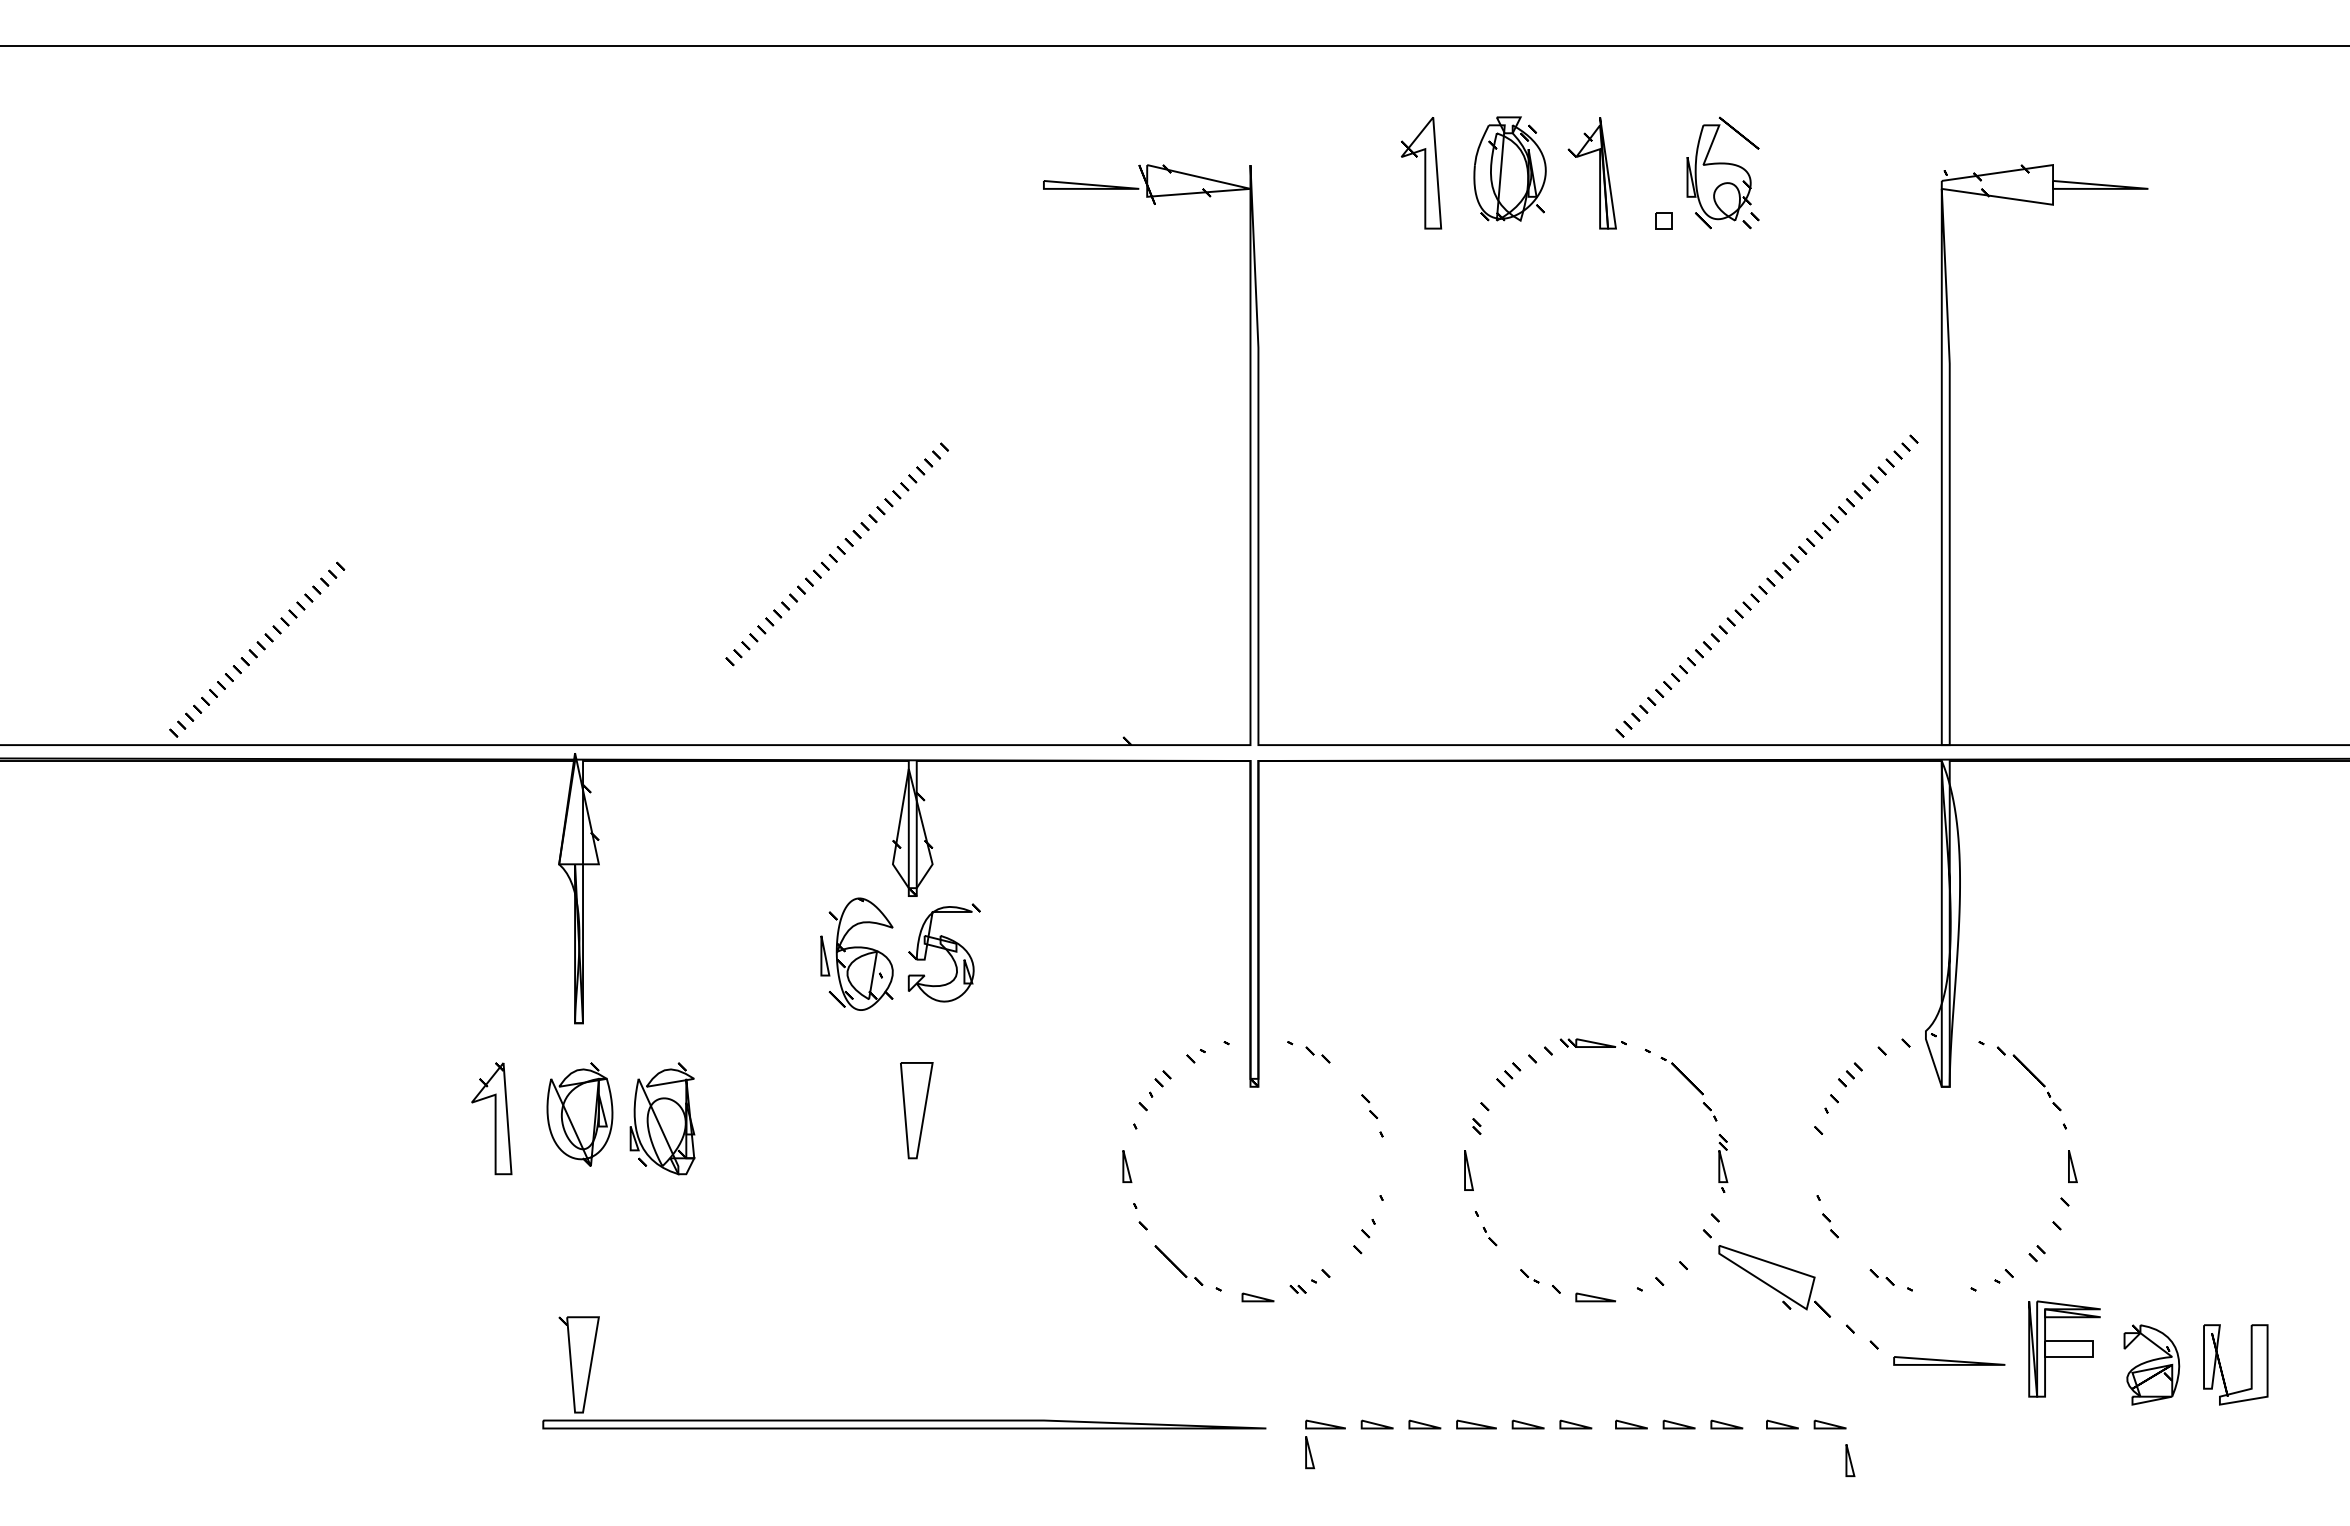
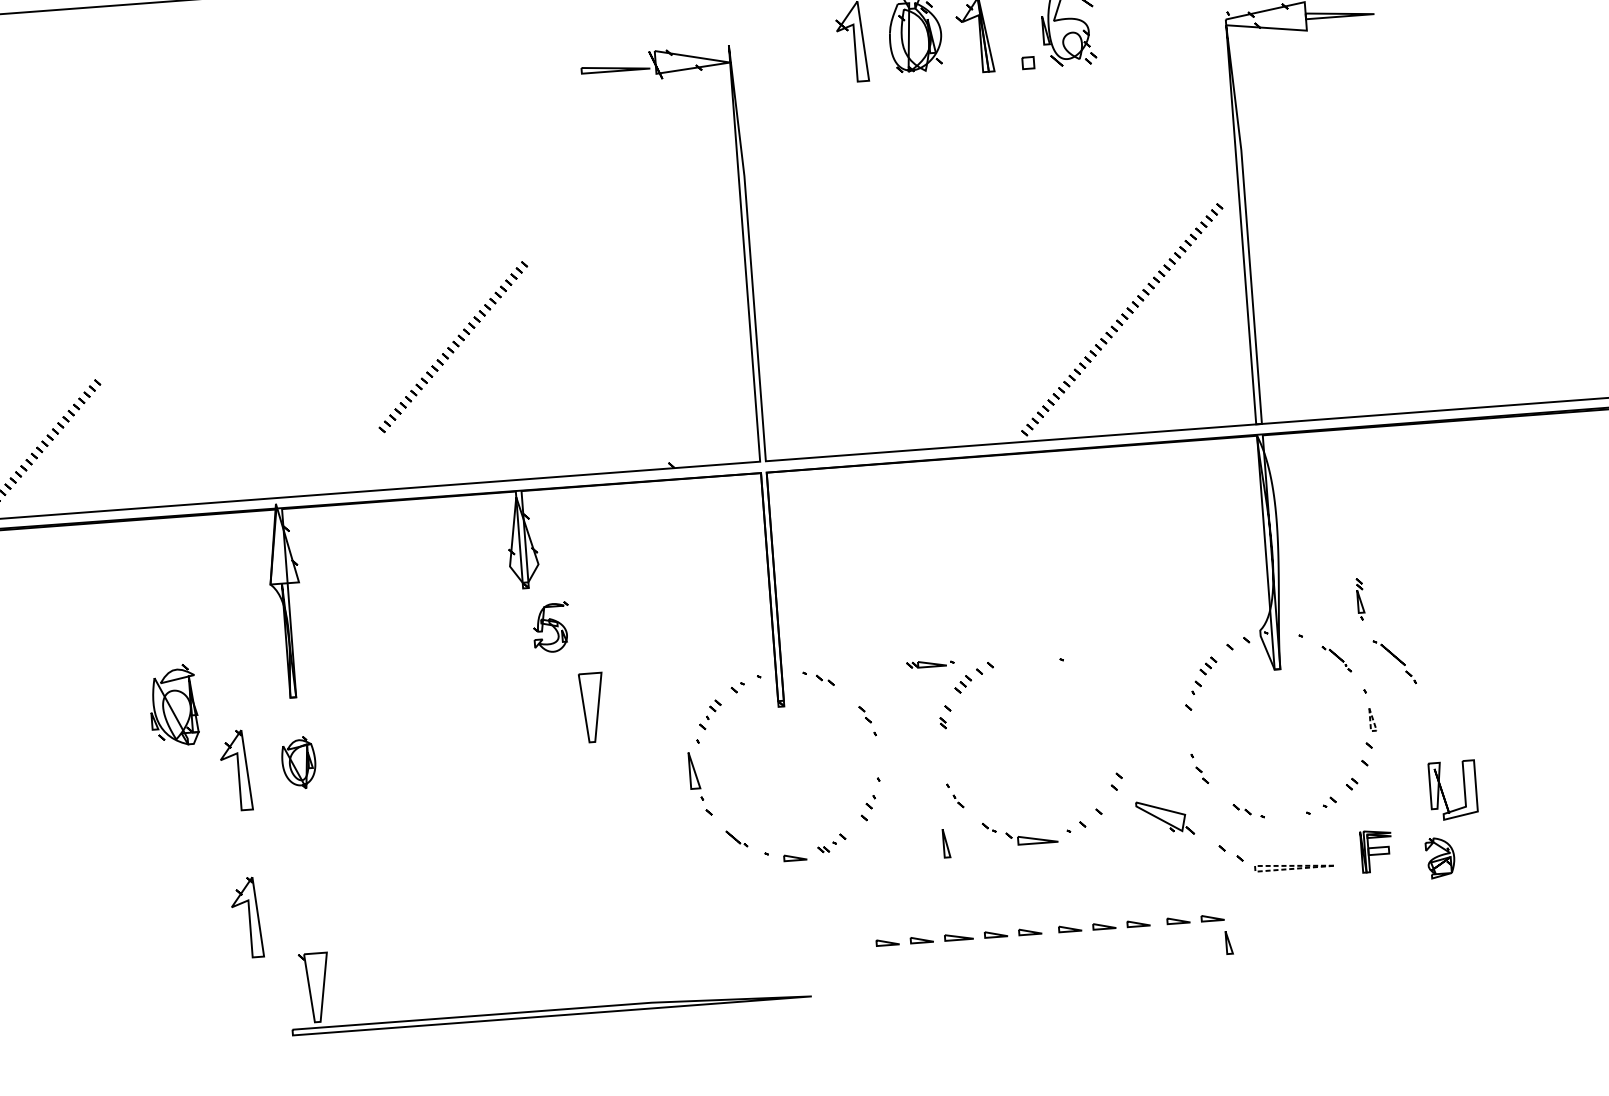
part: (943, 952) -> (551, 627), size x0.7
part: (856, 953) -> (488, 632), removed
part: (1592, 1042) -> (929, 663), moved
part: (2028, 1078) -> (1336, 658), size x0.6
part: (1688, 1089) -> (1394, 662), moved
part: (916, 1110) -> (592, 707), moved
part: (579, 1114) -> (298, 762), size x0.7
part: (662, 1118) -> (173, 705), moved
part: (1723, 1163) -> (1360, 599), moved
part: (1127, 1166) -> (694, 770), size x1.6
part: (1468, 1170) -> (946, 843), moved
line: (2073, 1182) -> (1374, 731), solid -> dashed
part: (1178, 1265) -> (736, 838), size x0.6
part: (1774, 1281) -> (1165, 818), size x0.7
part: (1595, 1297) -> (1037, 839), size x1.4
part: (491, 1323) -> (246, 917), added
part: (2064, 1348) -> (1376, 850), size x0.6
line: (2001, 1364) -> (1332, 865), solid -> dashed
part: (2151, 1364) -> (1440, 857), size x0.7
part: (2222, 1369) -> (1444, 794), moved
part: (904, 1419) -> (551, 1009), moved
part: (1325, 1429) -> (850, 948), removed

